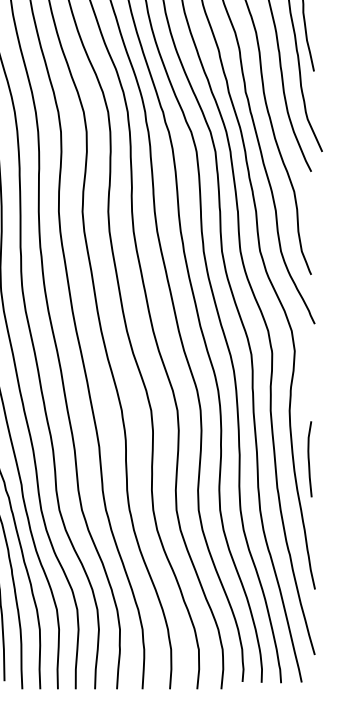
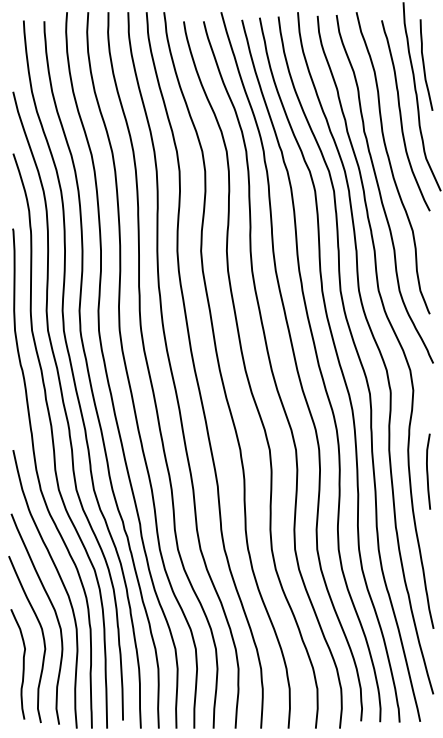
curve: (309, 459) -> (428, 471), moved

